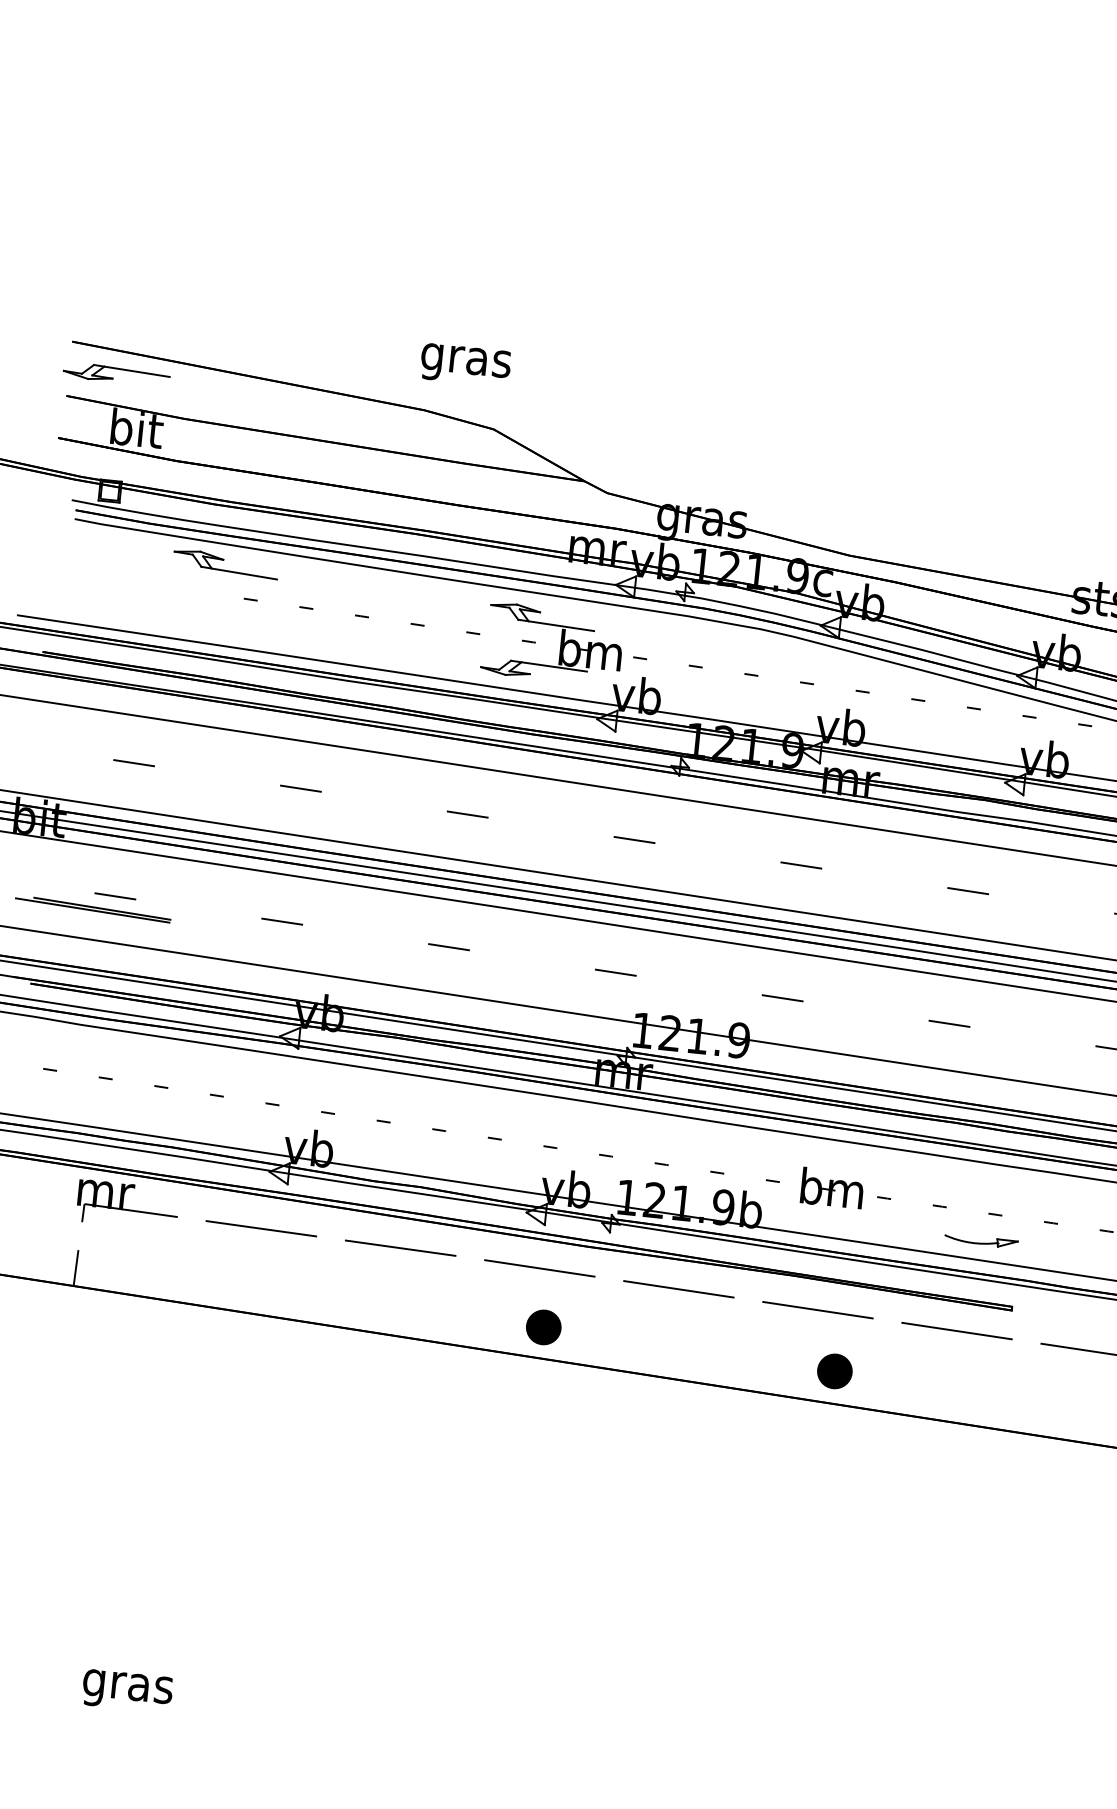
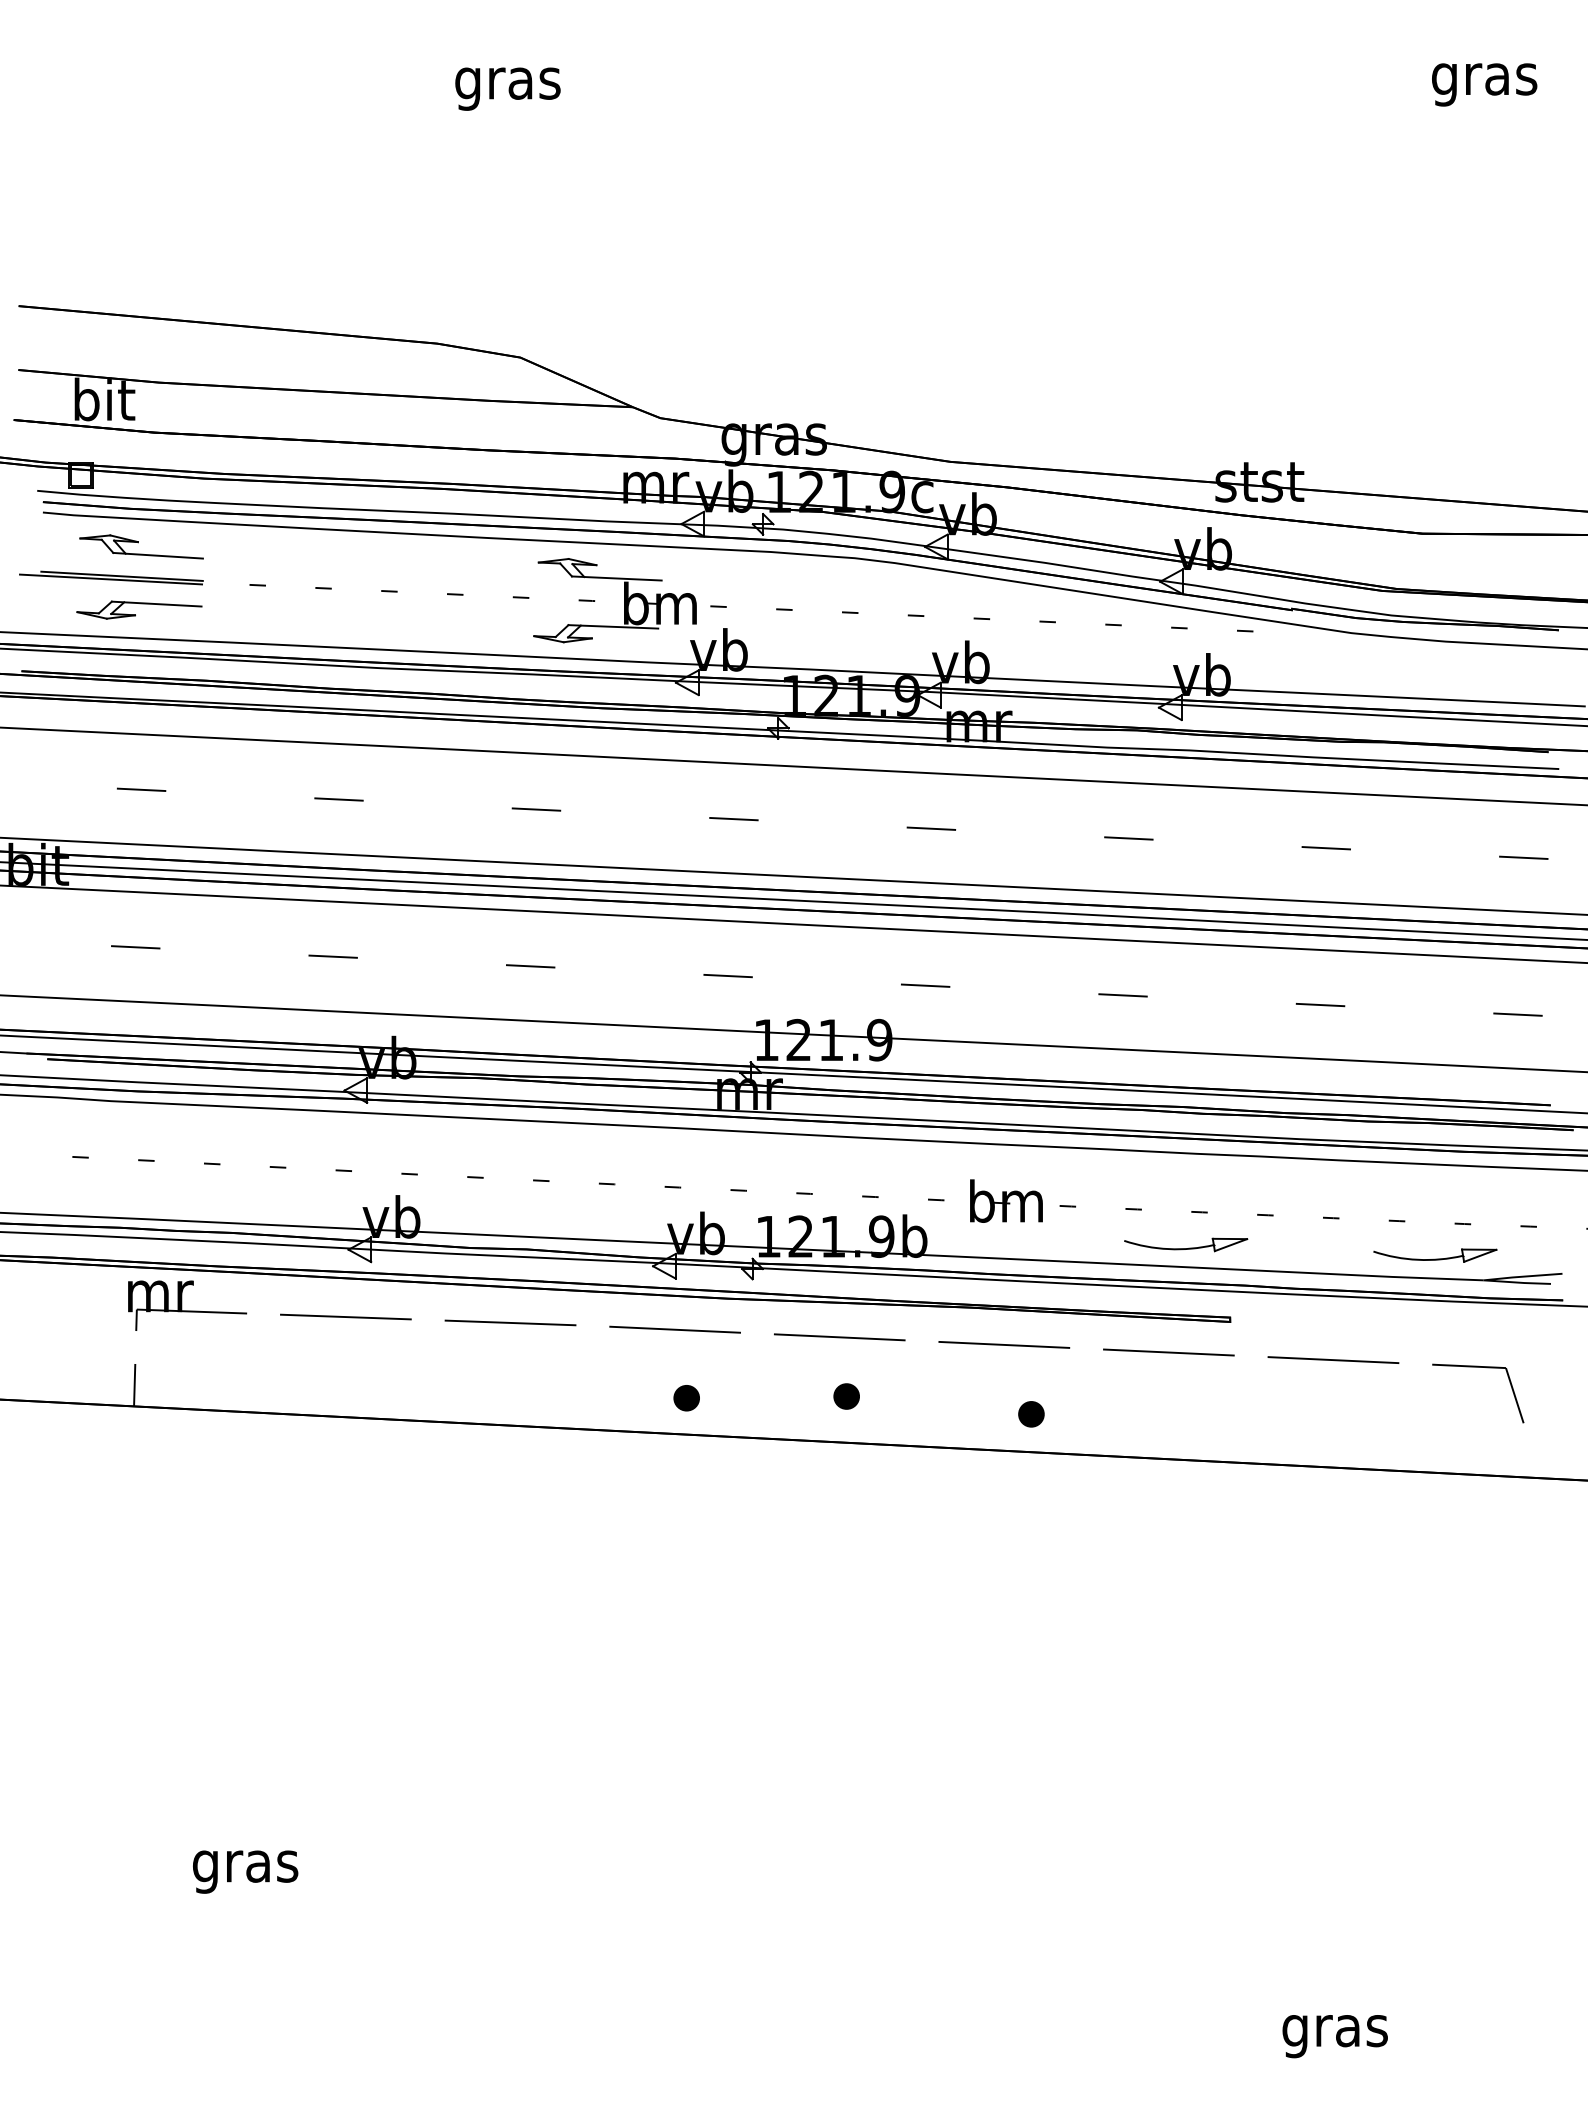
text: (465, 364) -> (507, 88), moved
part: (116, 374) -> (139, 609), moved
part: (225, 563) -> (141, 546), moved
part: (93, 908) -> (111, 577), moved
part: (981, 1240) -> (1186, 1244), size x1.43
part: (543, 1327) -> (686, 1398), size x0.62
part: (679, 1340) -> (846, 1396), added
part: (834, 1371) -> (1031, 1414), size x0.62

